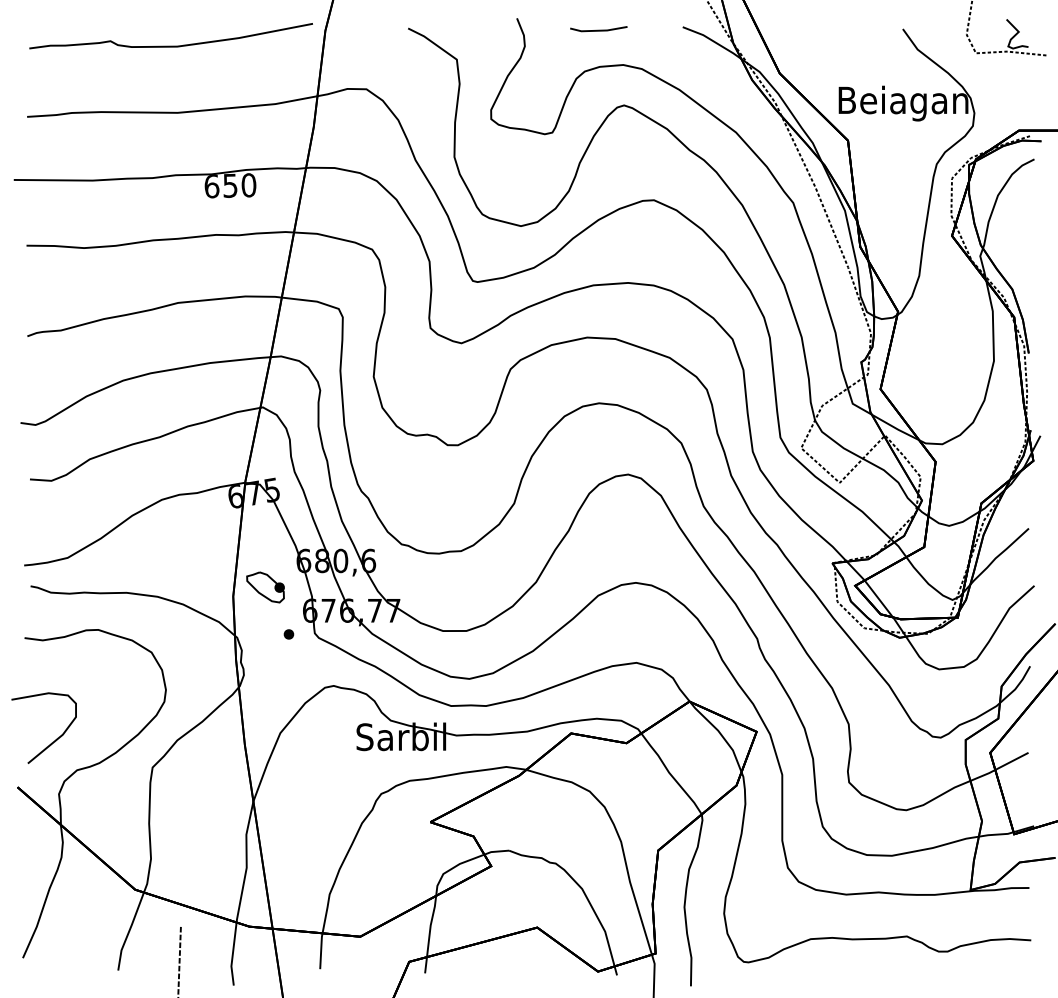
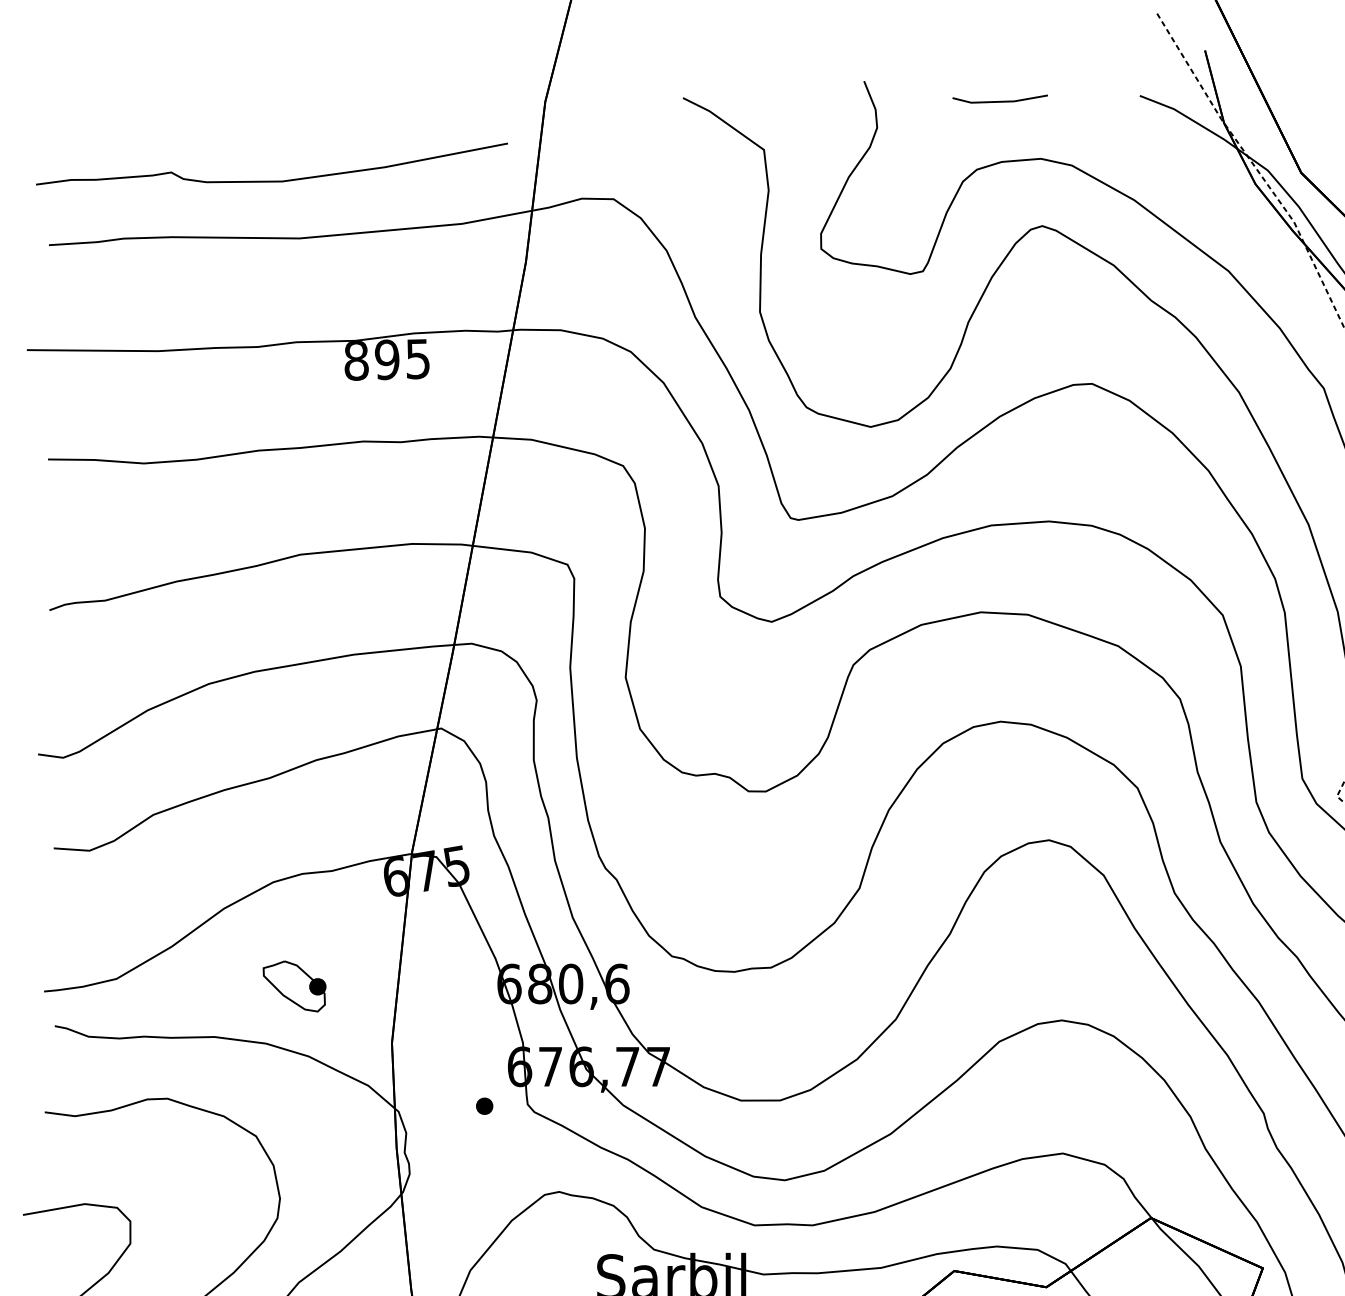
curve: (170, 45) -> (270, 179), moved
text: (230, 185) -> (387, 359), 650 -> 895
part: (265, 587) -> (294, 986), moved

